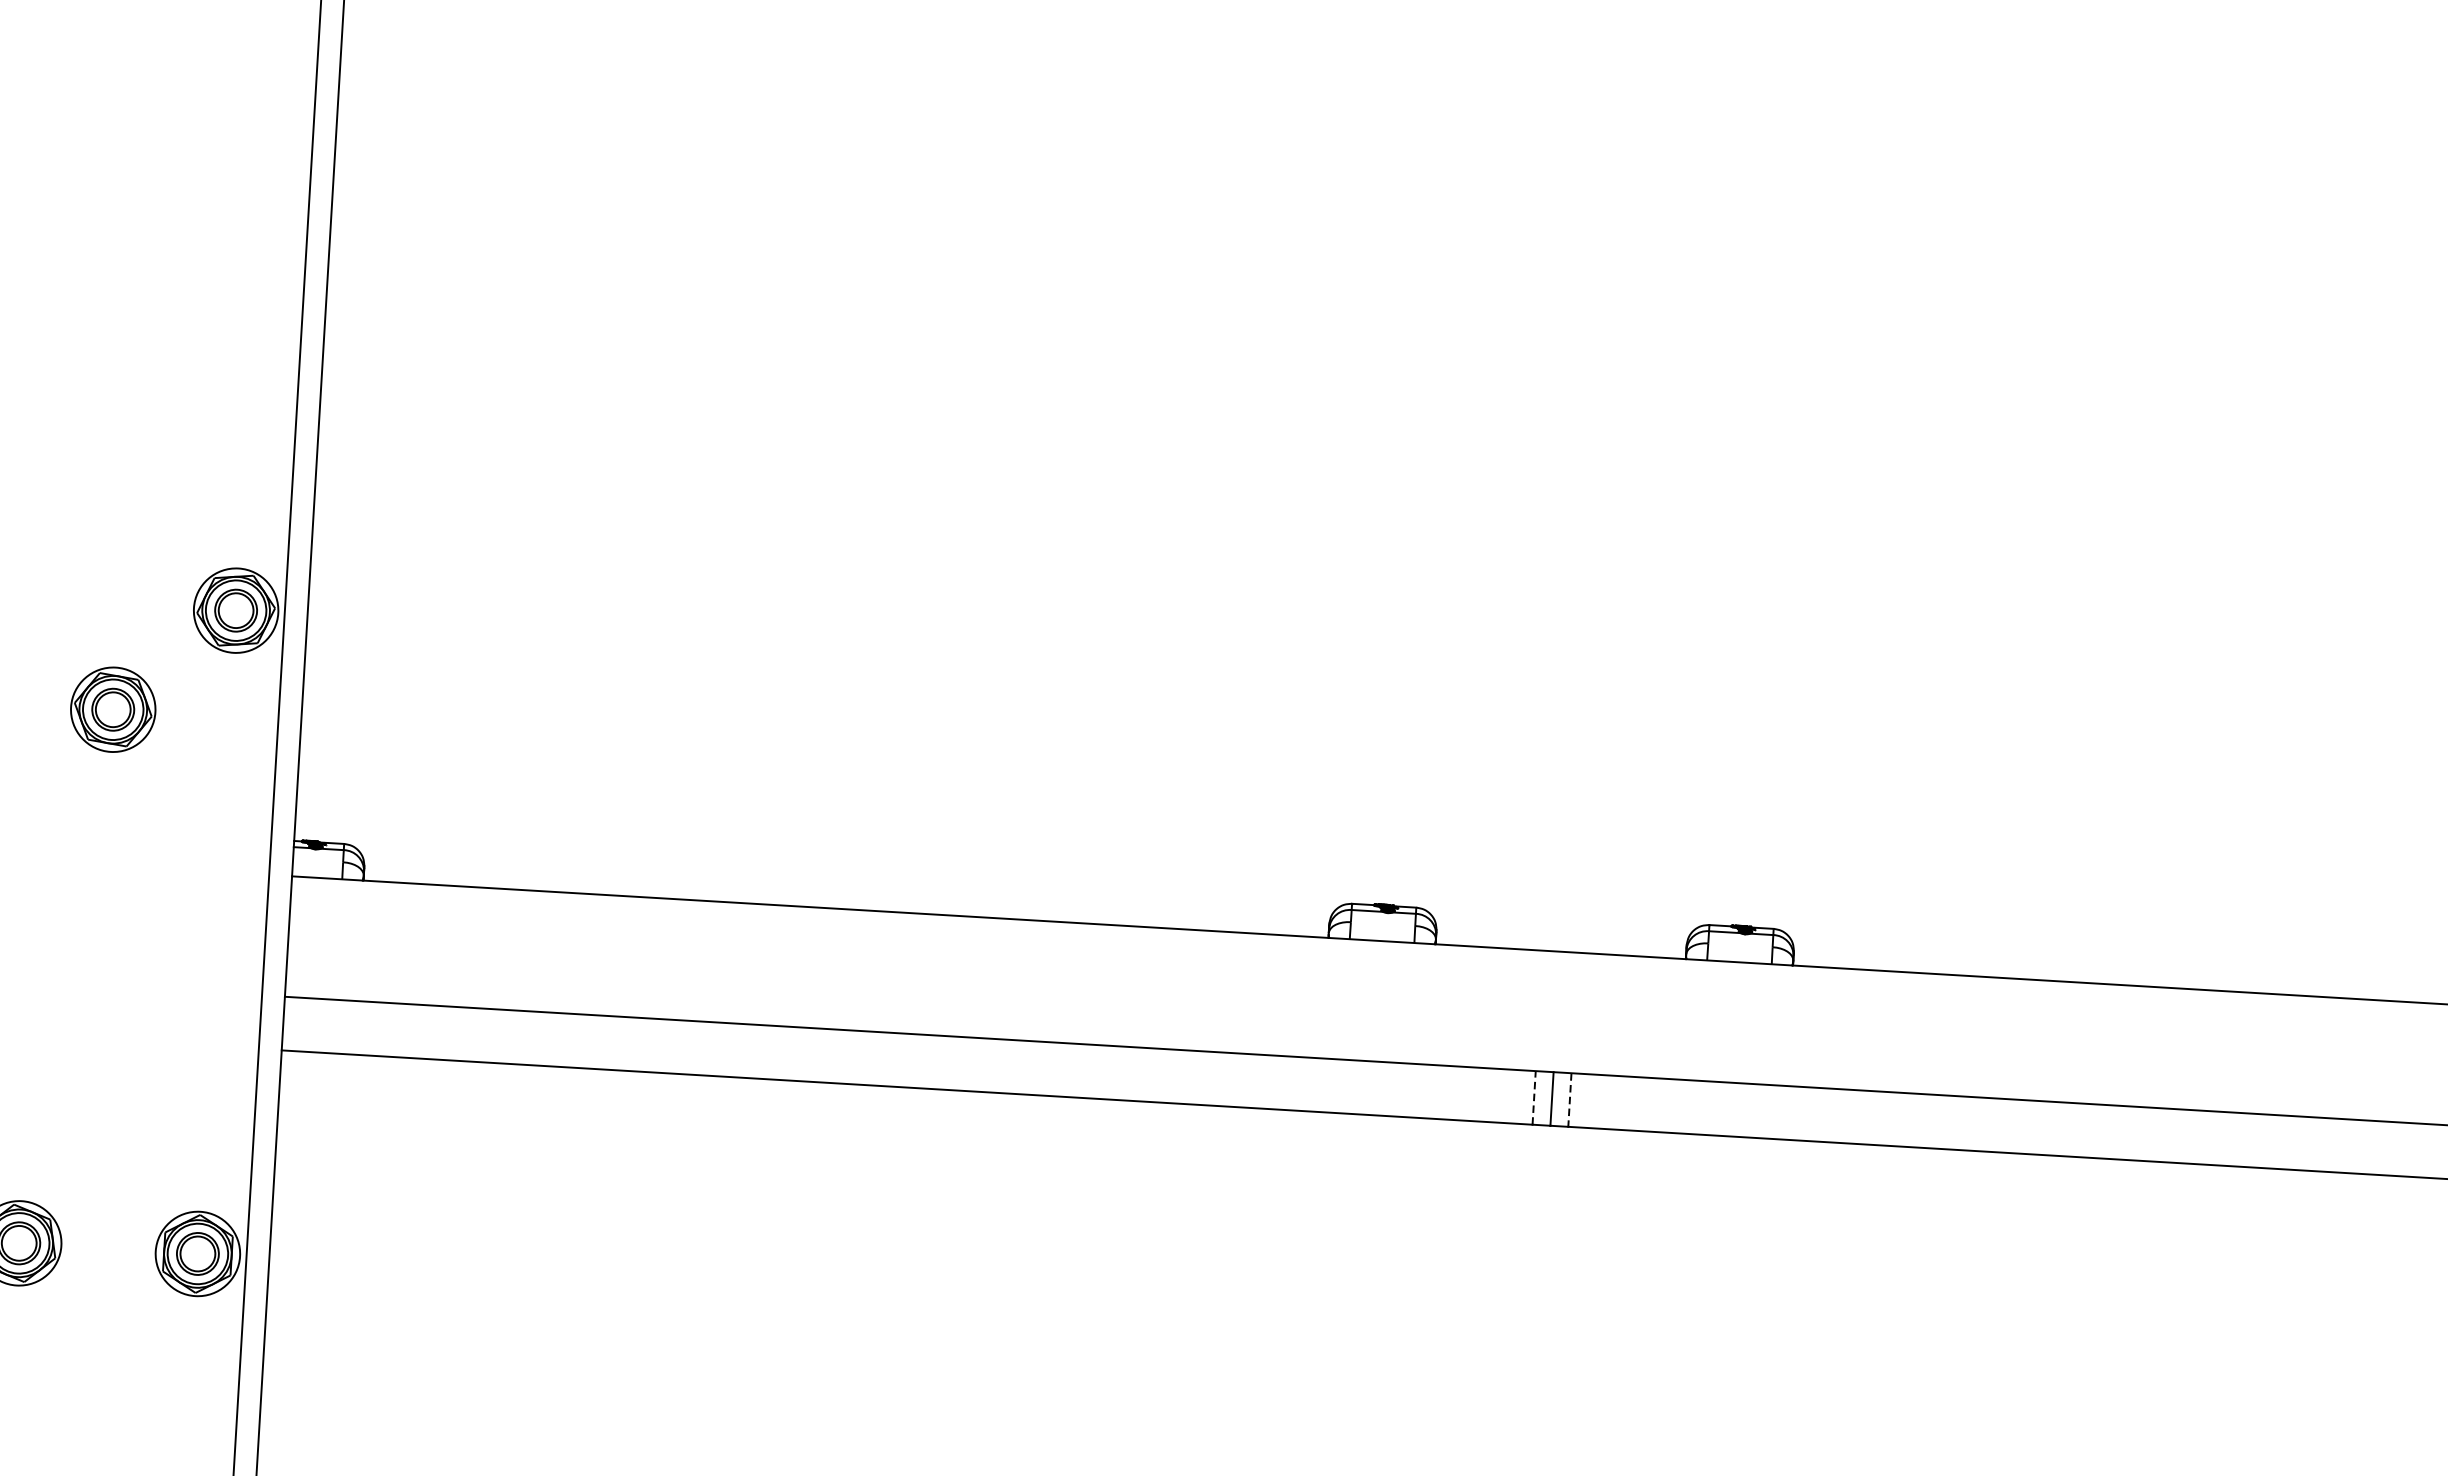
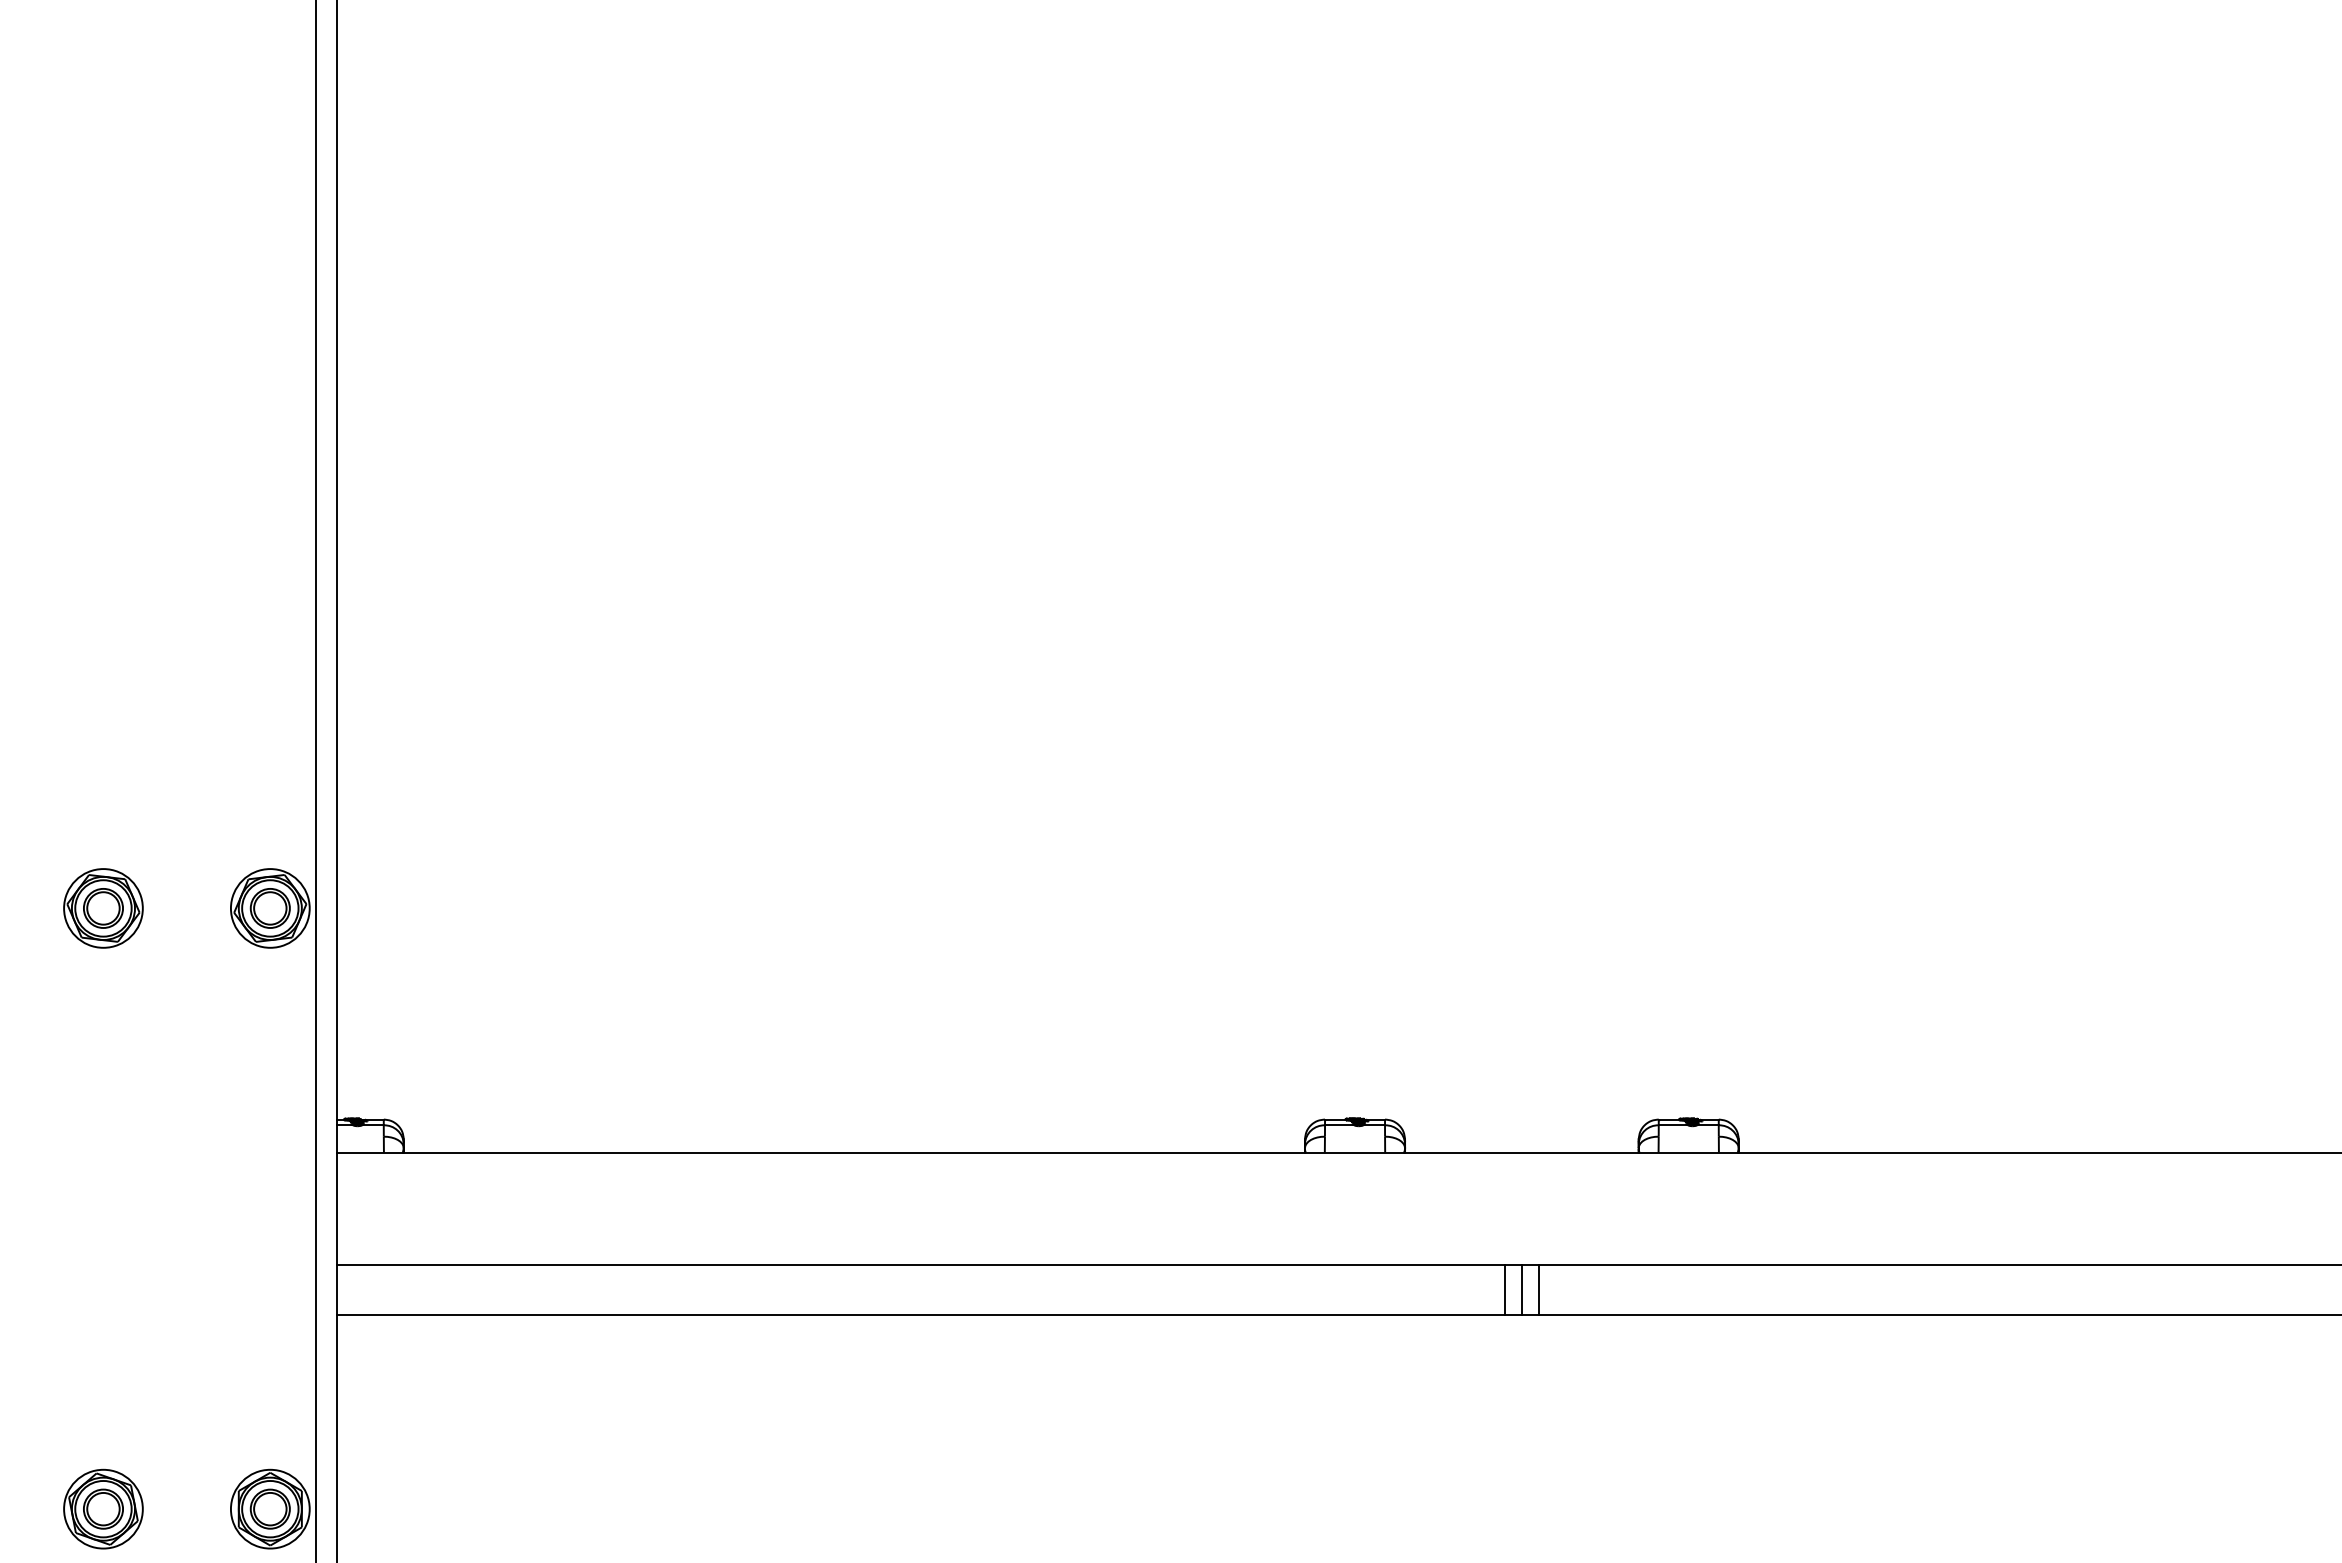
part: (113, 709) -> (103, 908), moved
line: (1534, 1097) -> (1505, 1289), dashed -> solid
line: (1569, 1100) -> (1538, 1290), dashed -> solid

